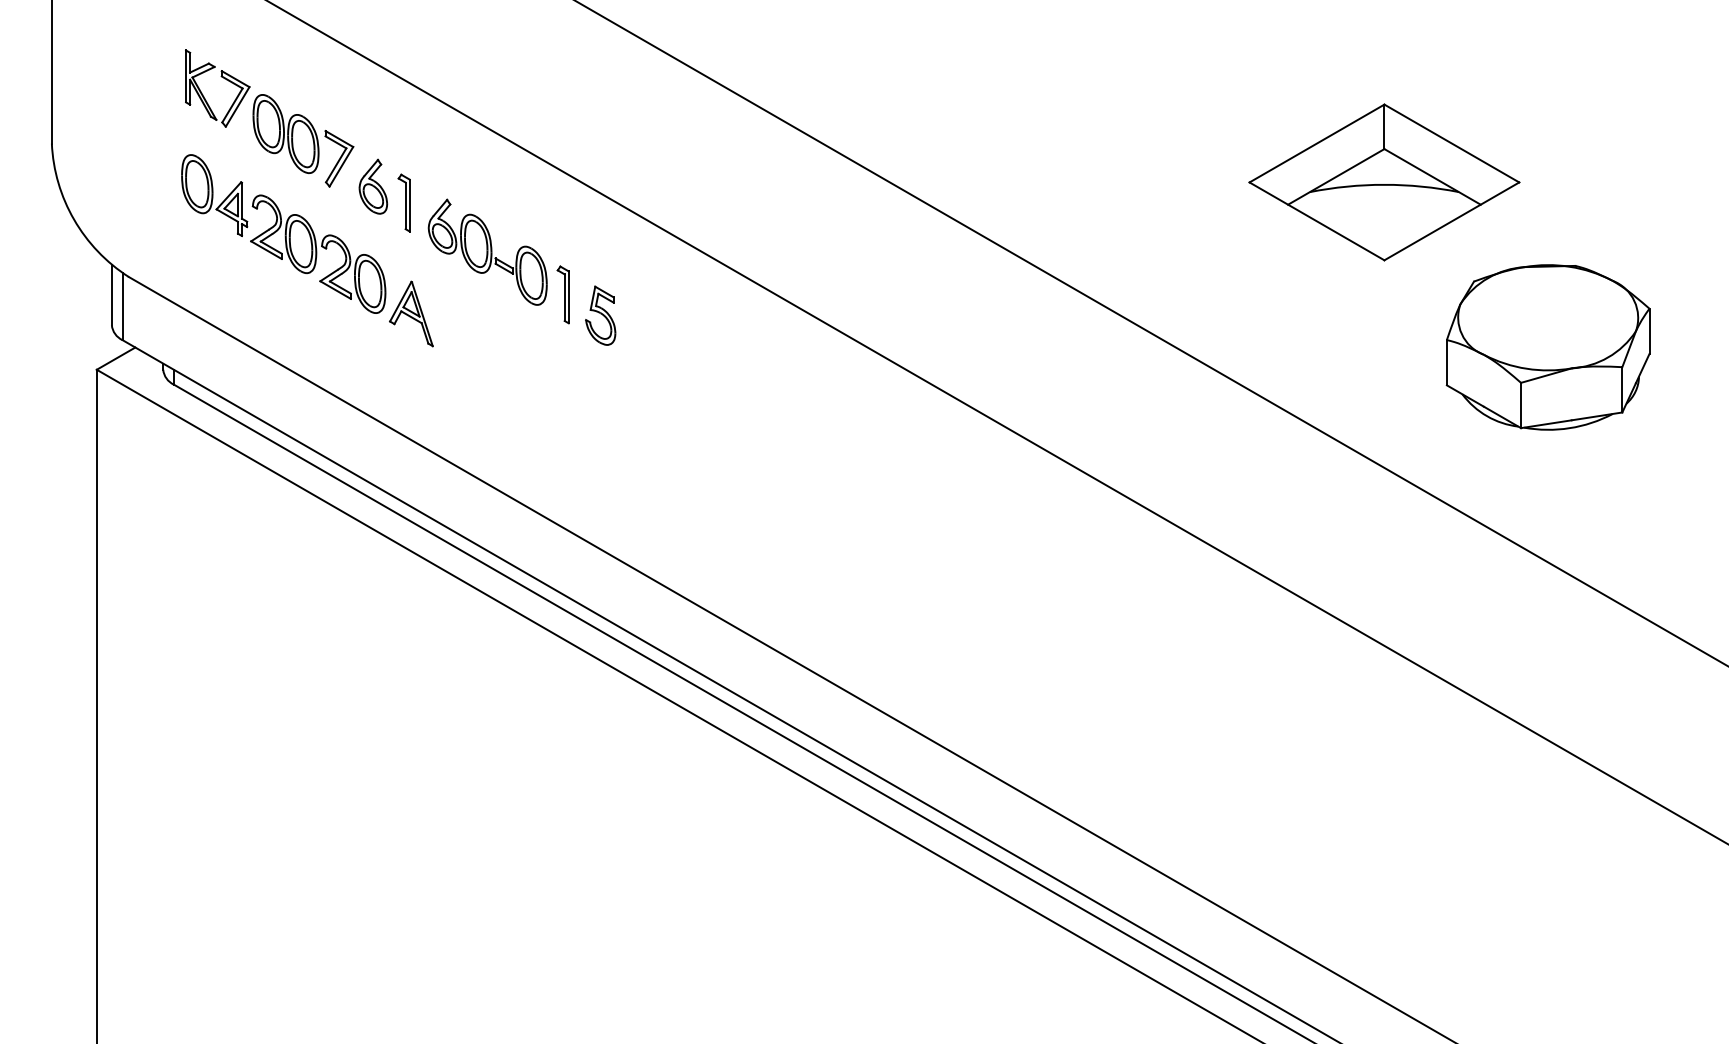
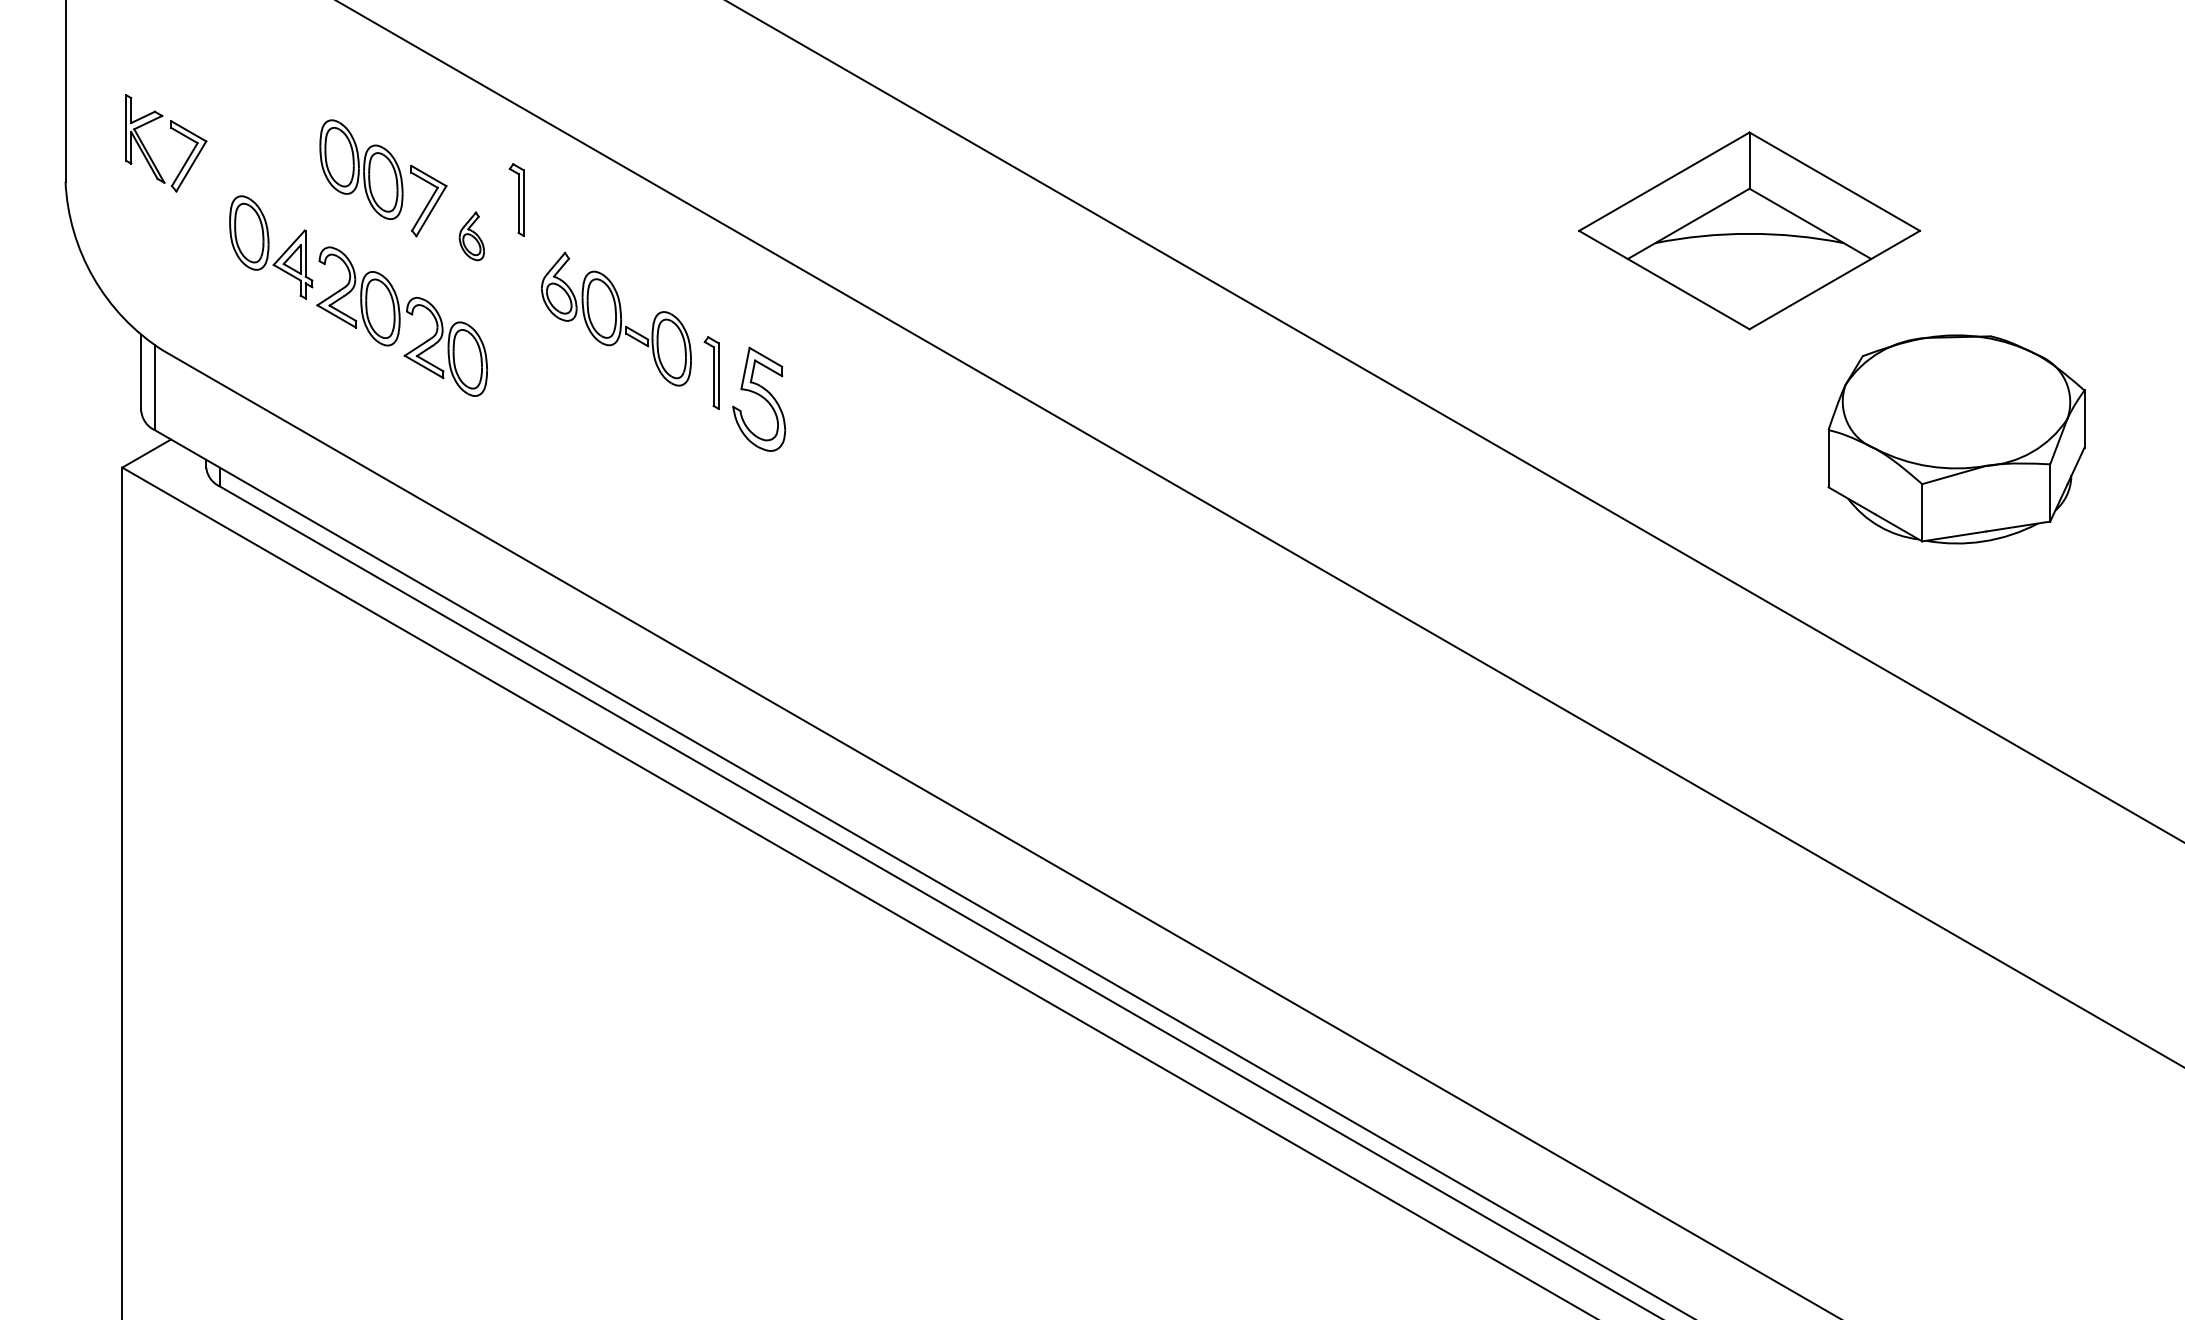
part: (223, 78) -> (173, 130), moved
part: (373, 186) -> (471, 236), size x0.7
part: (403, 202) -> (516, 199), moved
part: (411, 313) -> (519, 396), removed
part: (600, 315) -> (758, 399), size x1.4

